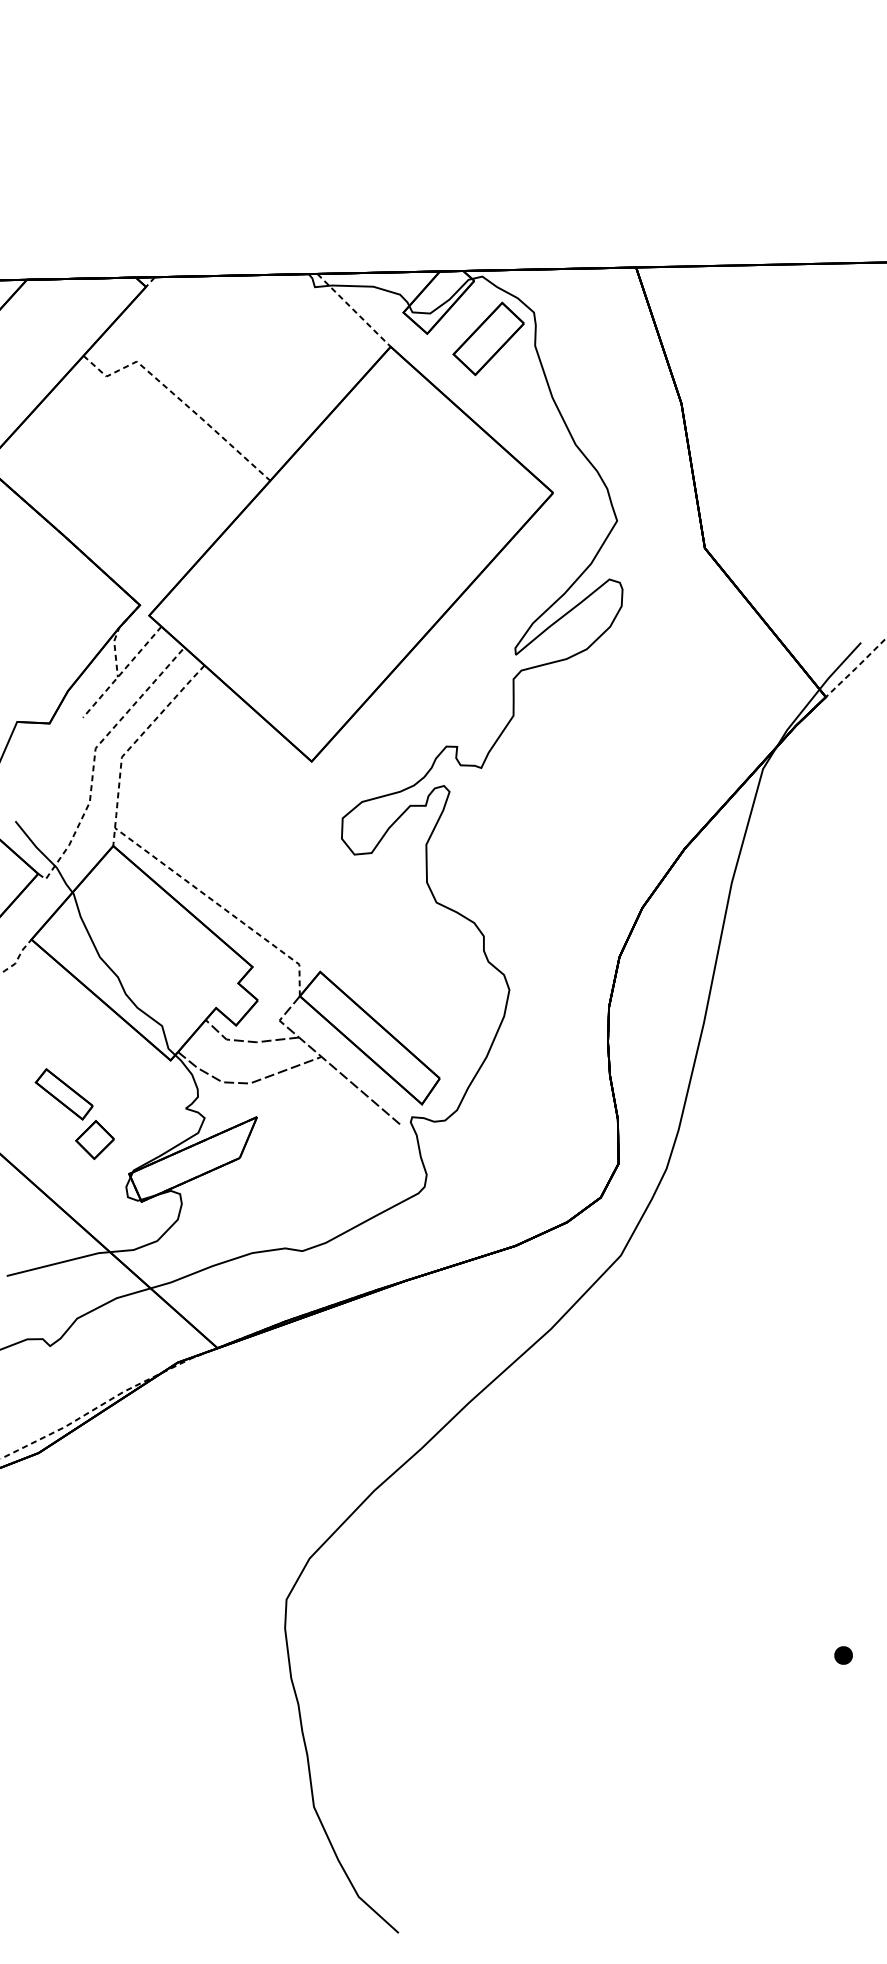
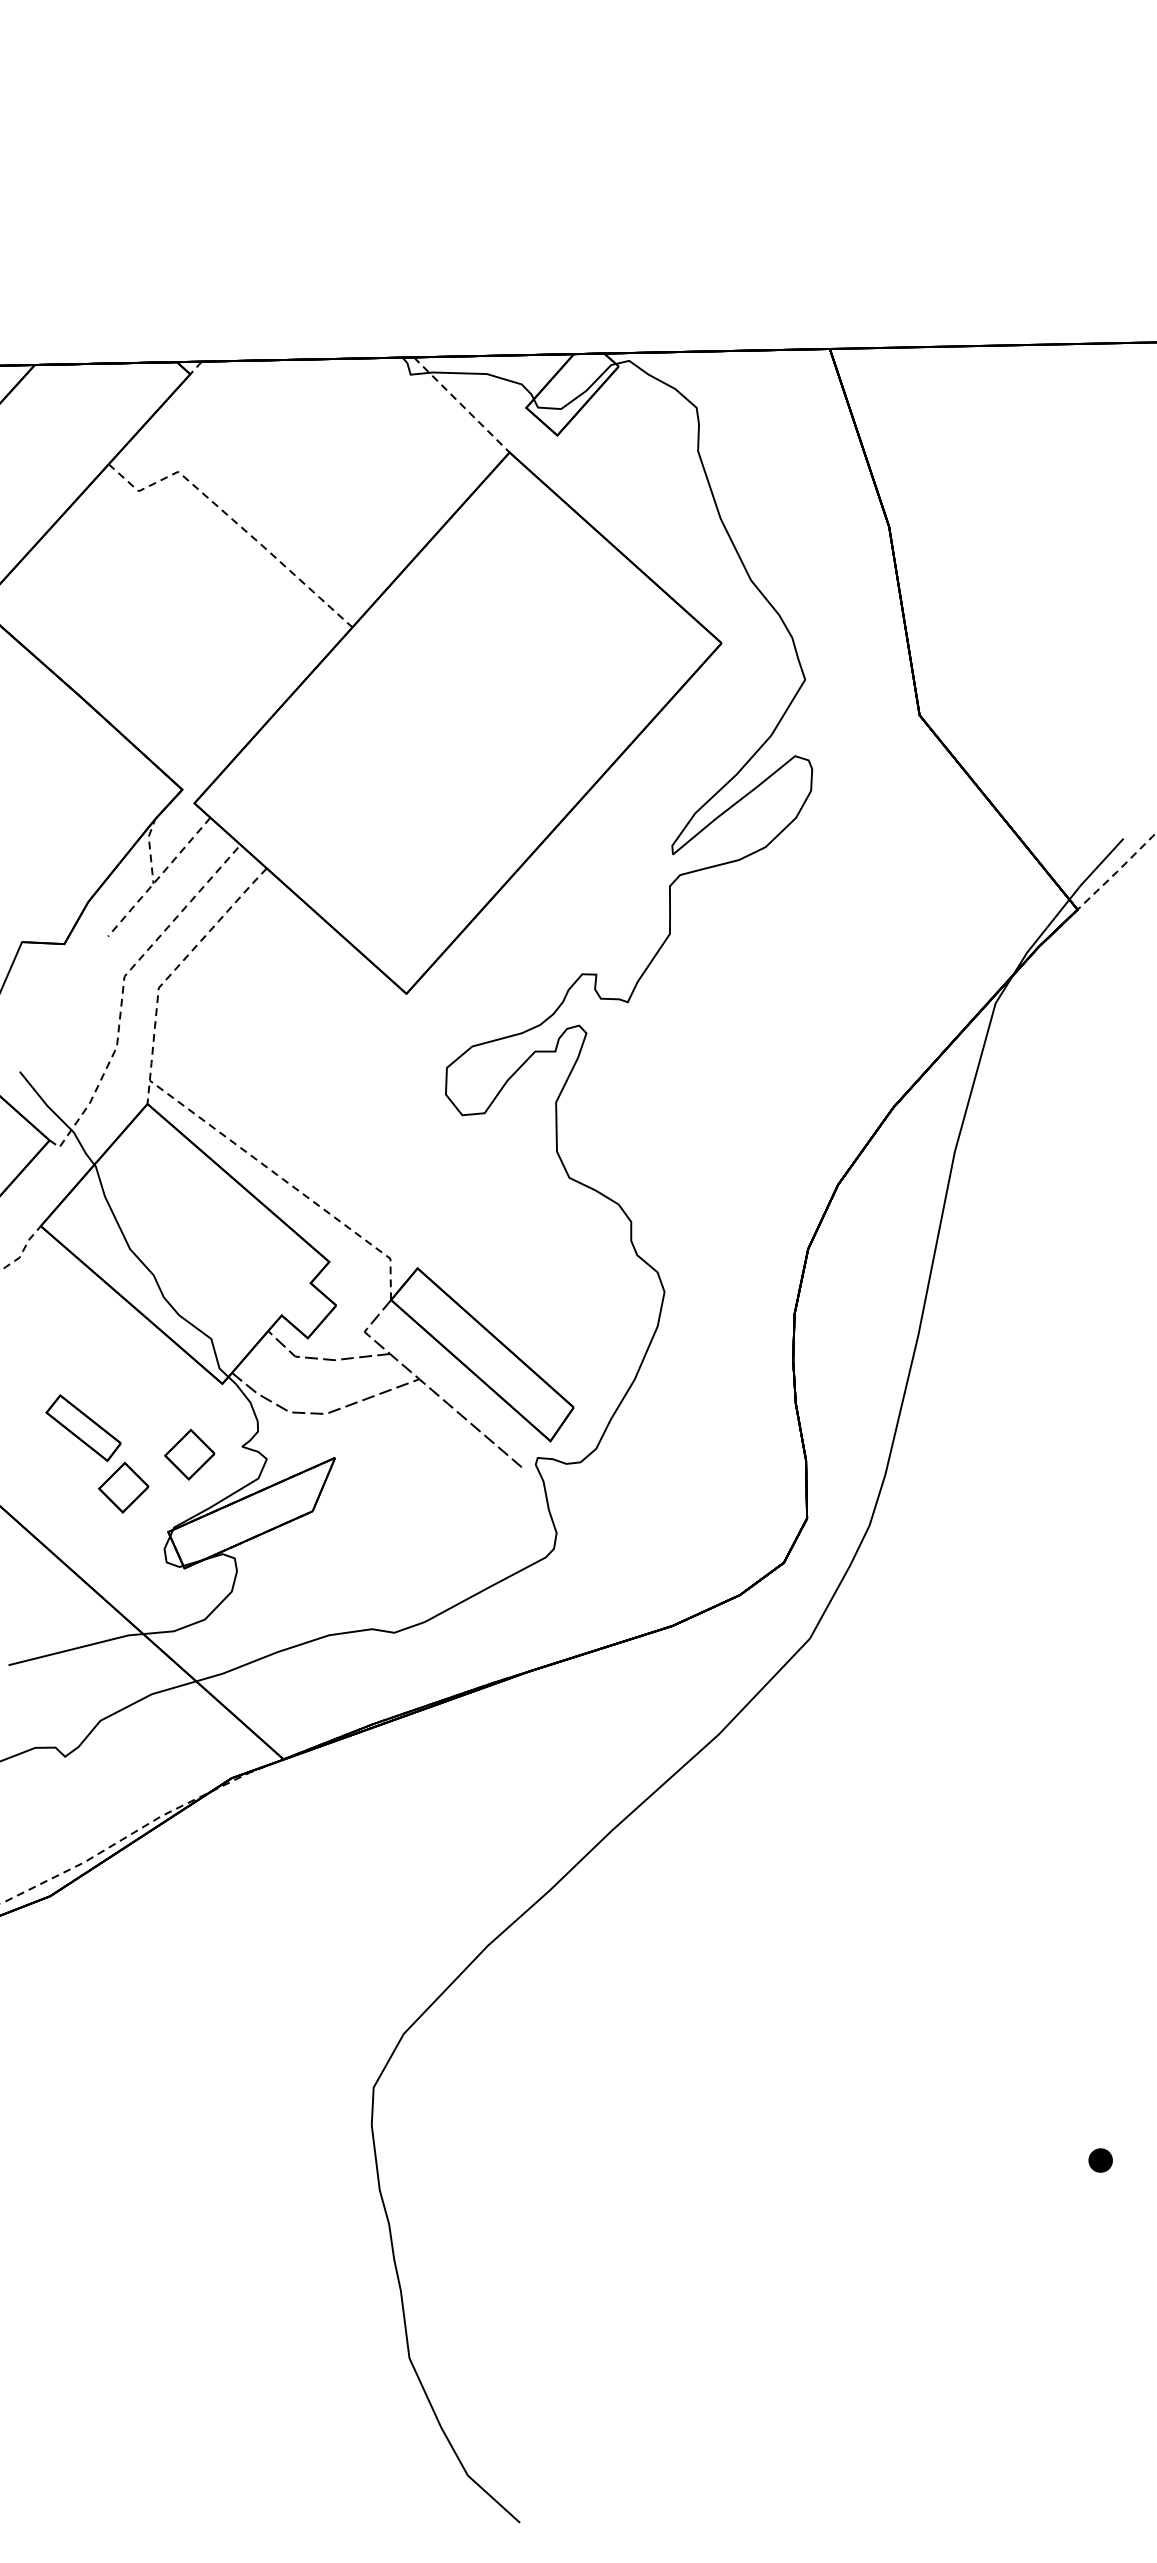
part: (488, 339) -> (637, 442), removed
part: (145, 1114) -> (189, 1454), added

